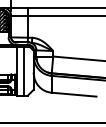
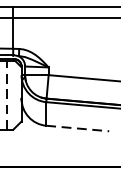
line: (23, 70) -> (7, 94), solid -> dashed
line: (74, 94) -> (78, 128), solid -> dashed

